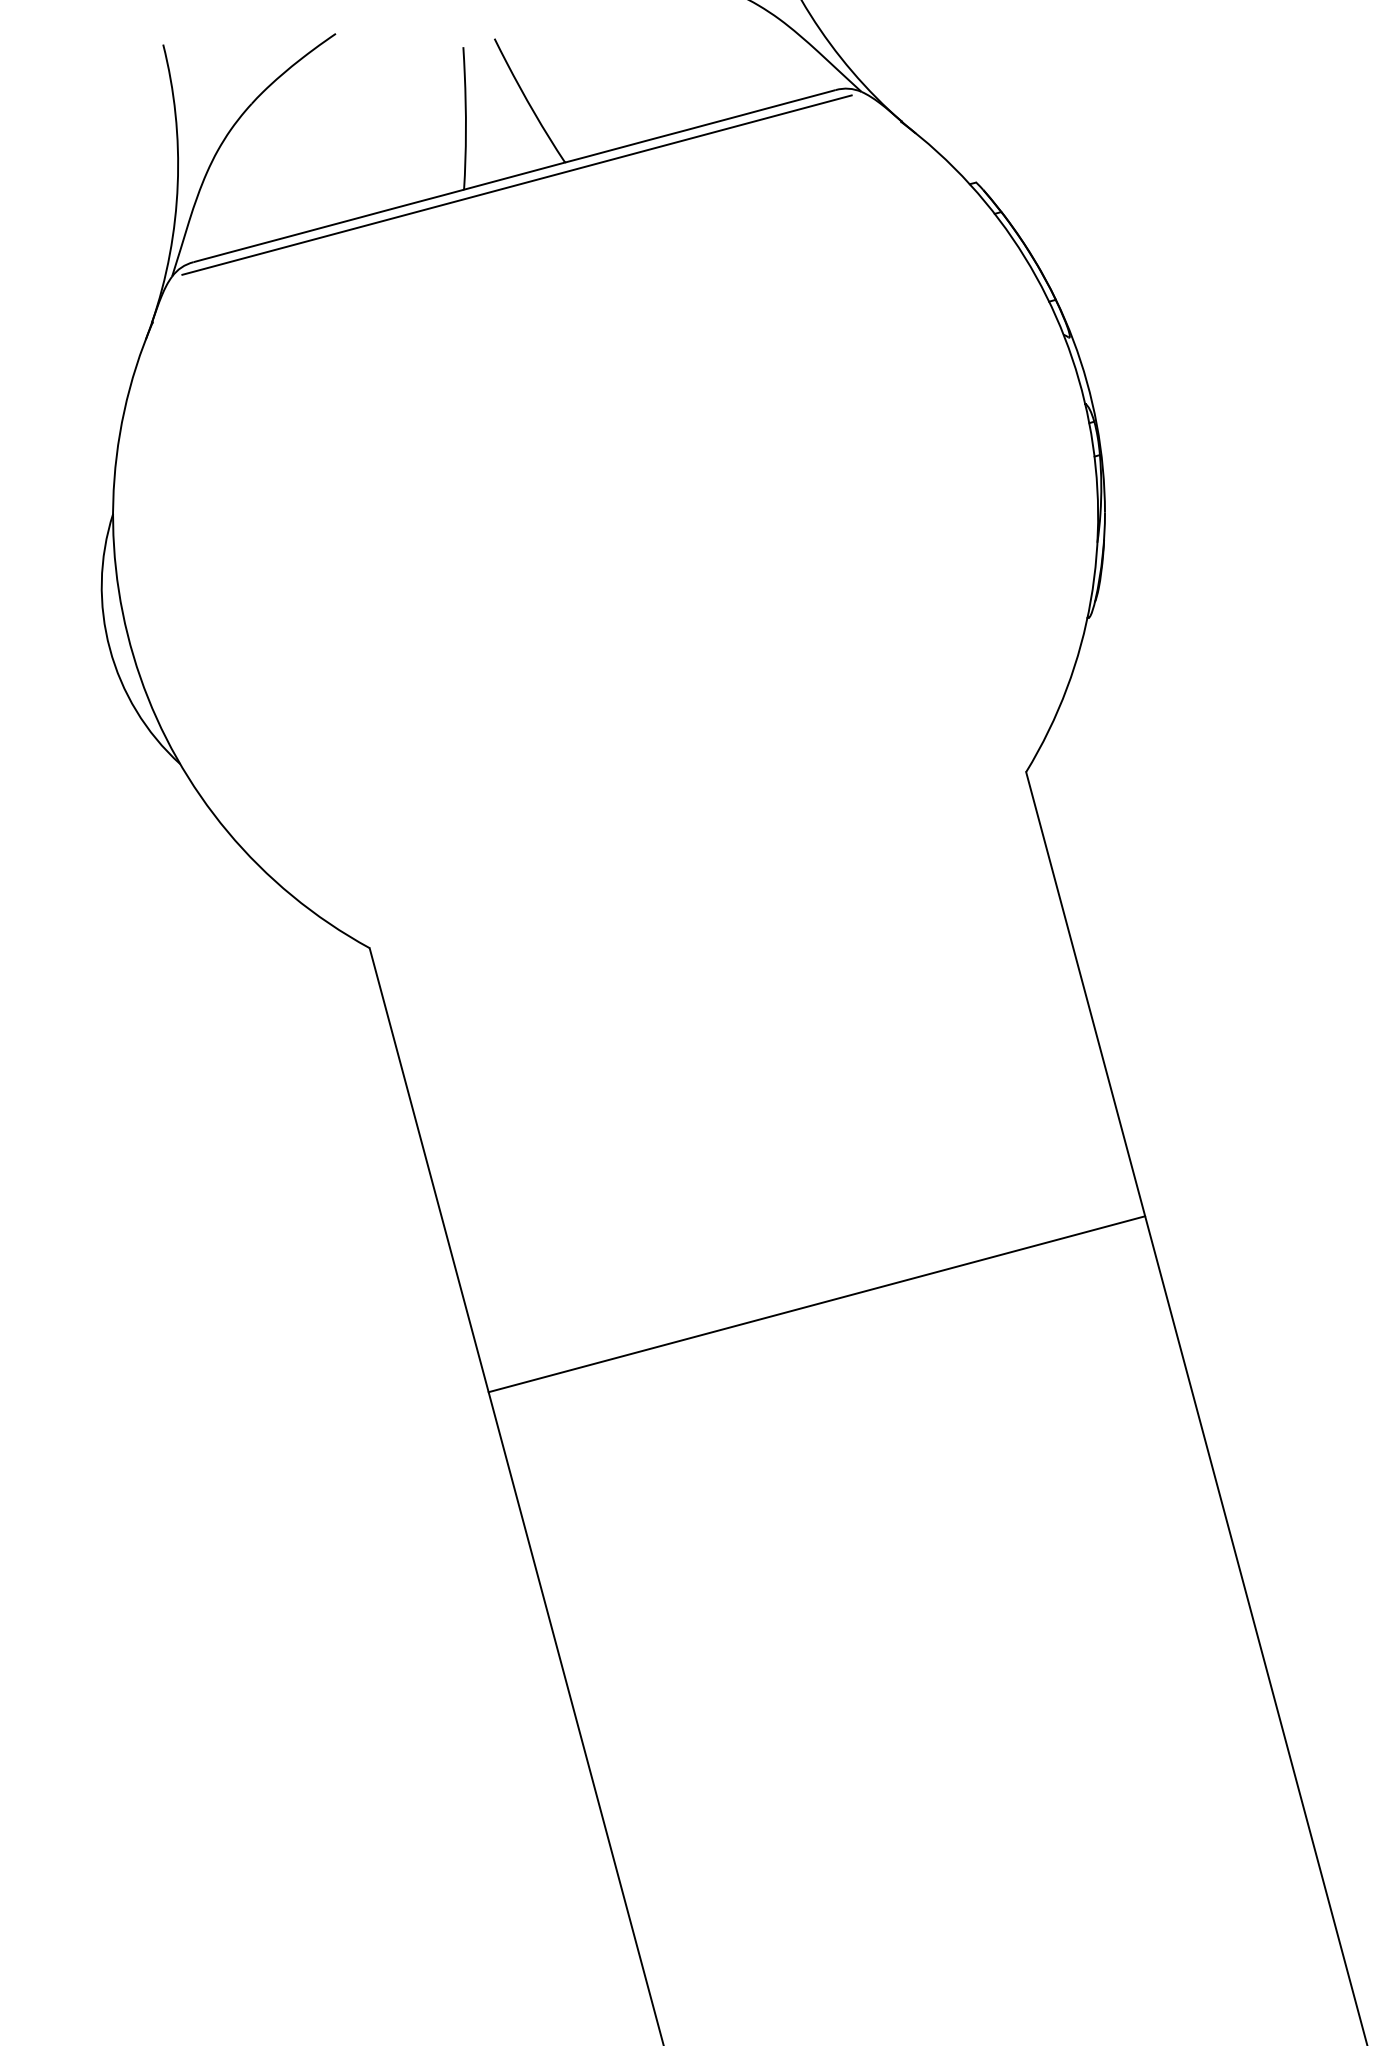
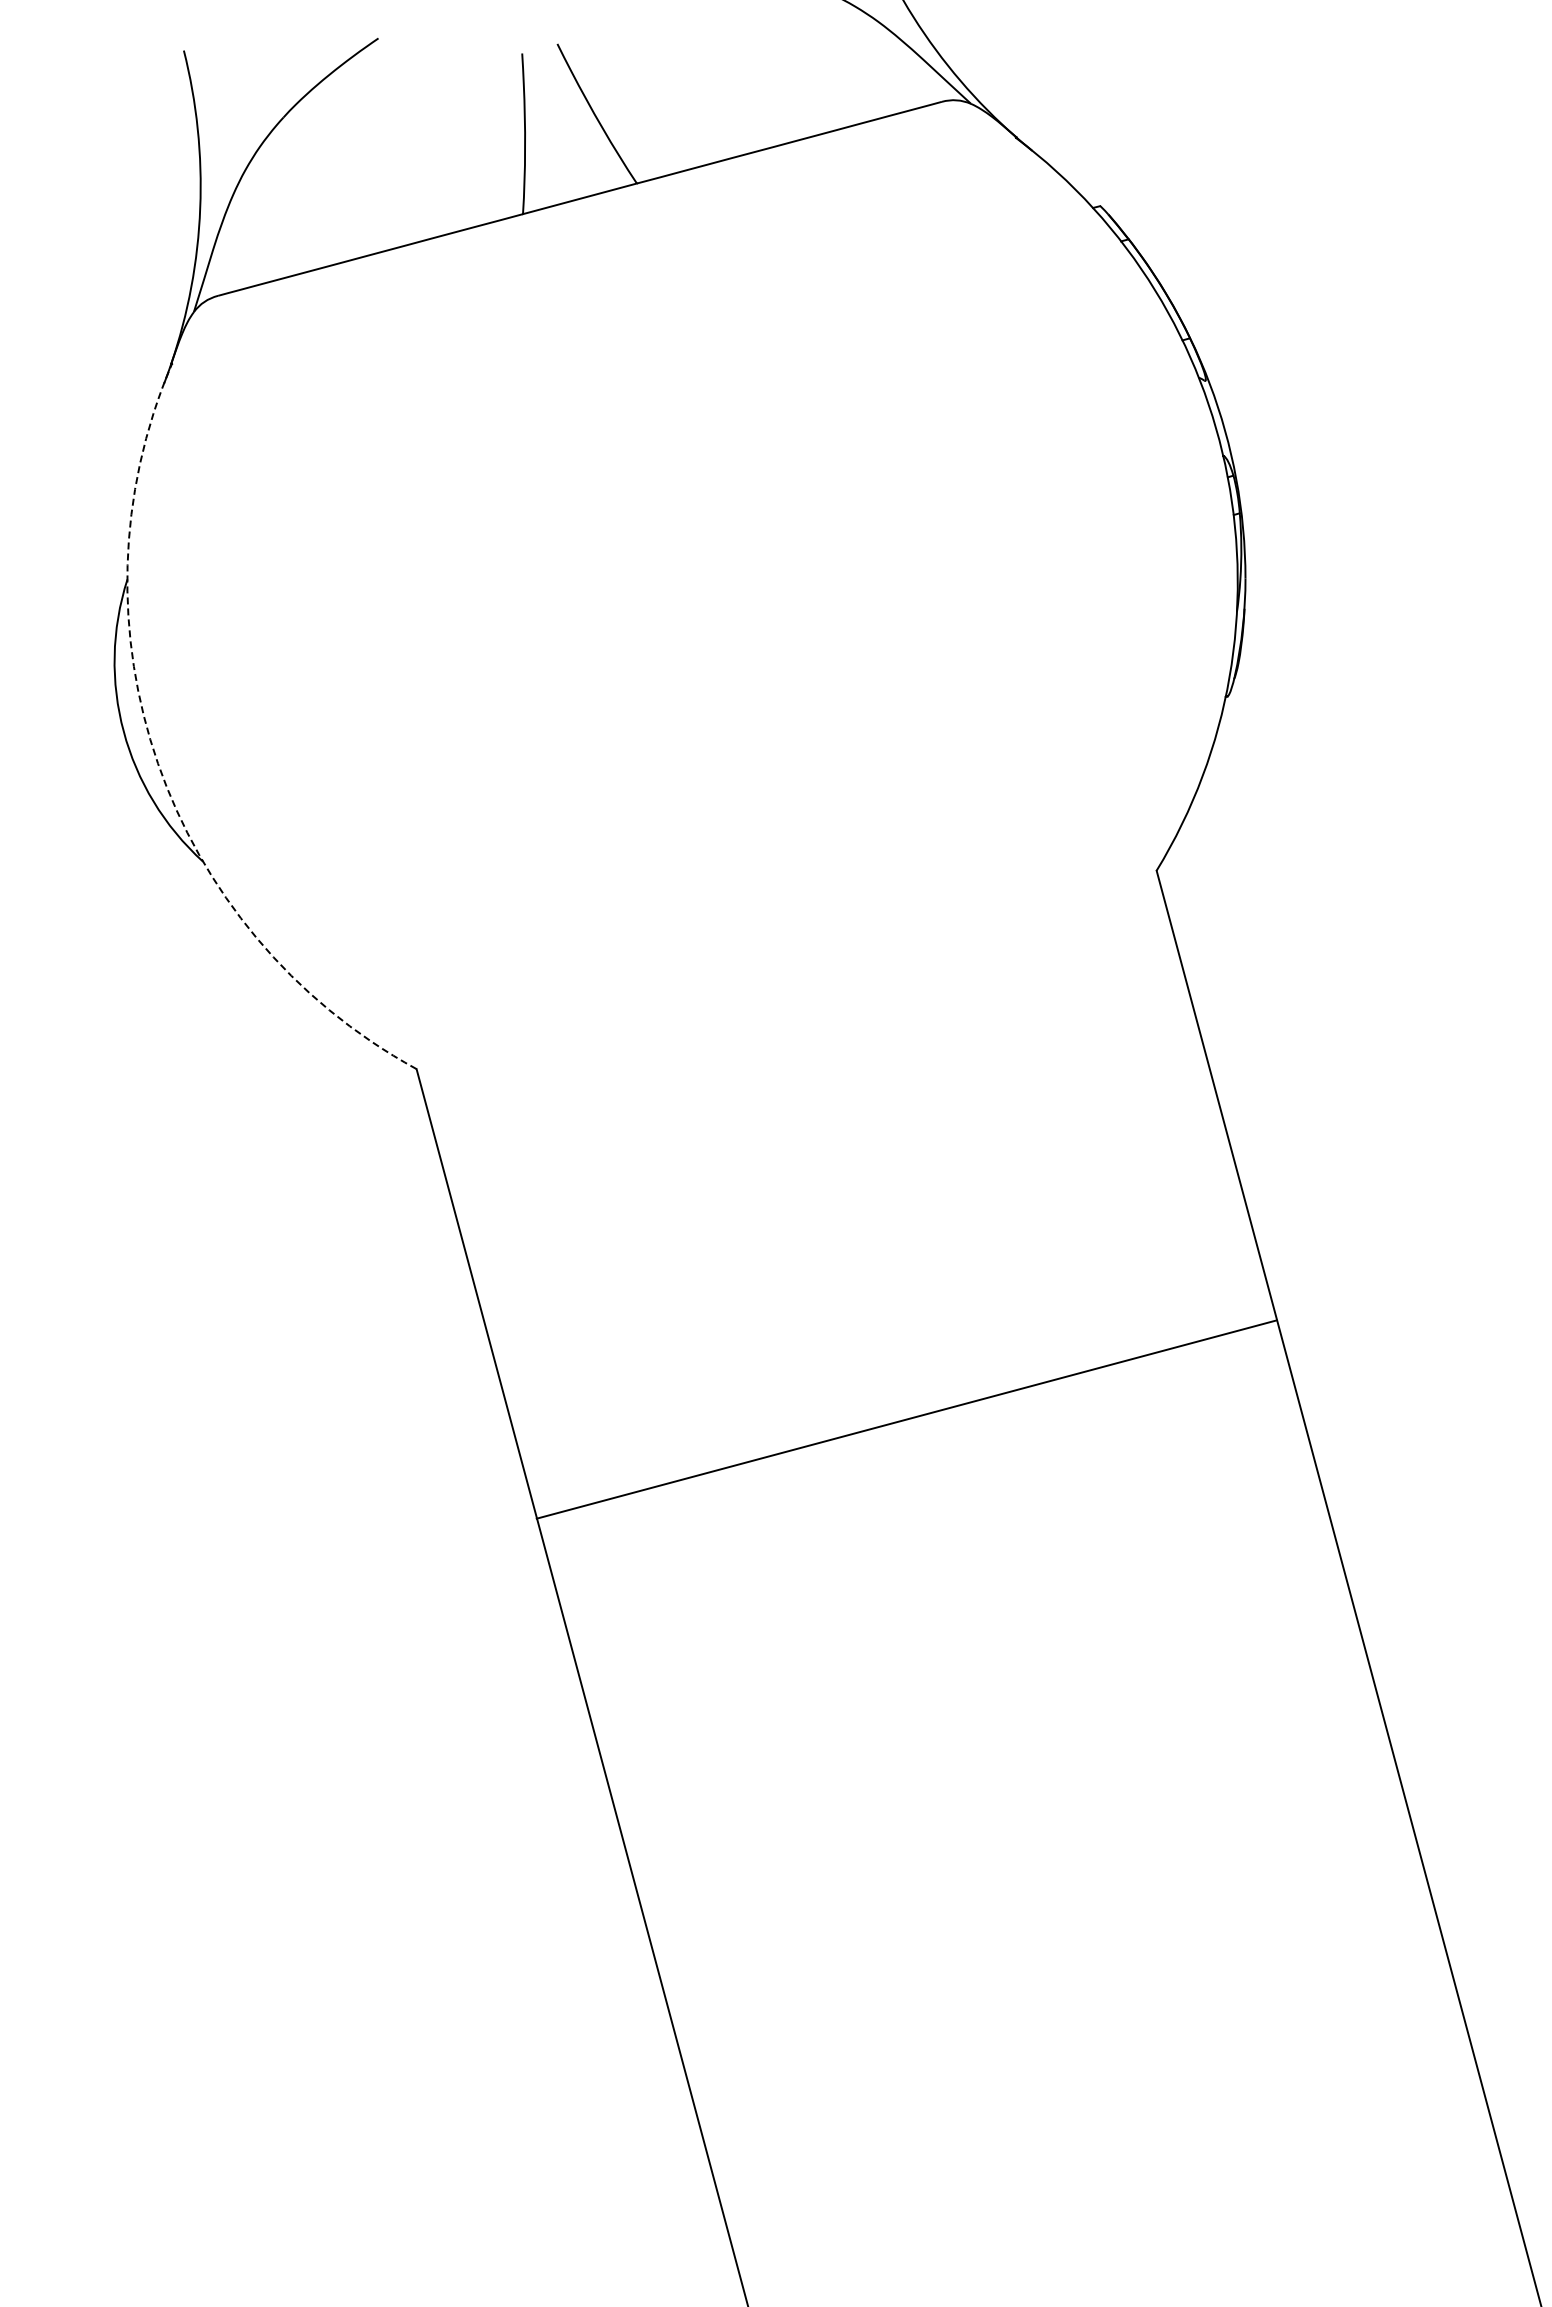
line: (516, 184) -> (582, 208), removed
arc: (140, 677) -> (158, 763), solid -> dashed
line: (816, 1304) -> (906, 1419), moved

